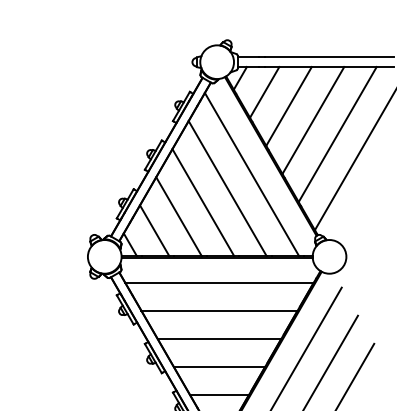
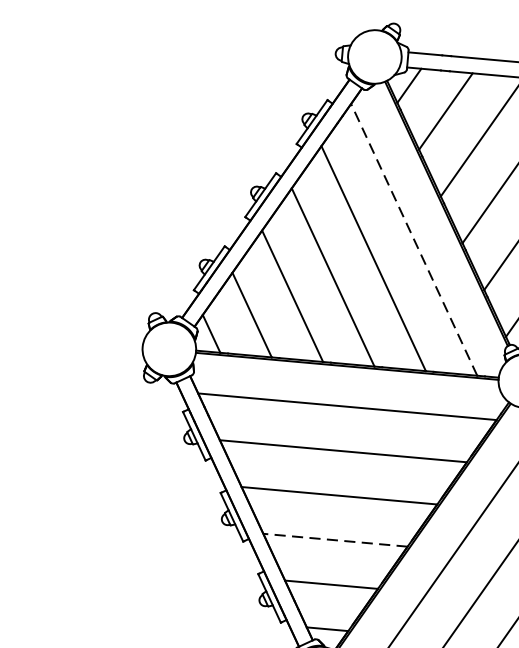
line: (251, 174) -> (413, 239), solid -> dashed
line: (219, 367) -> (335, 540), solid -> dashed

